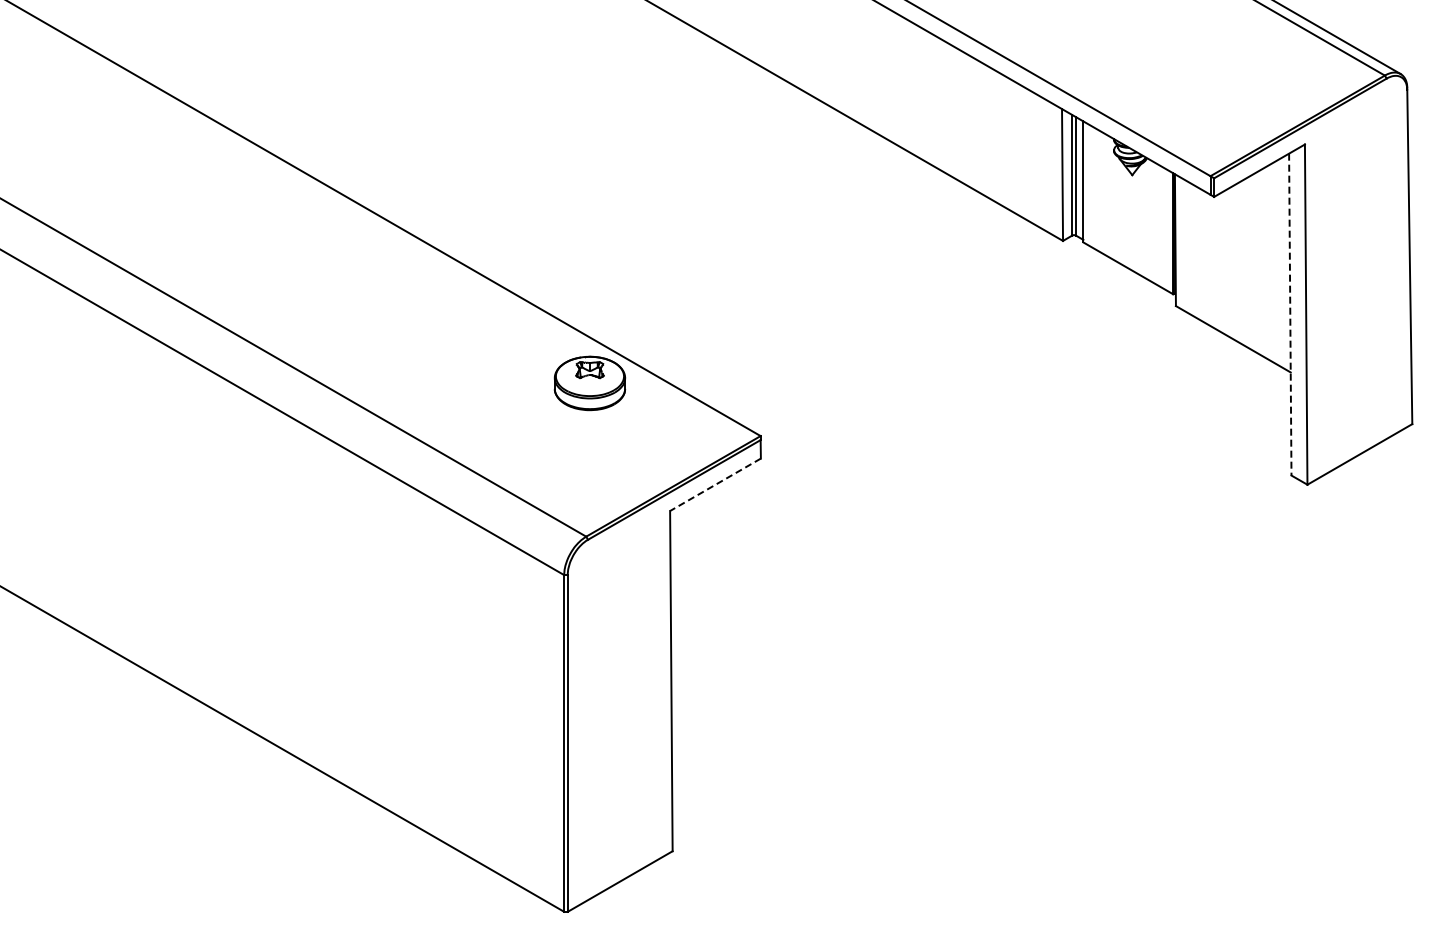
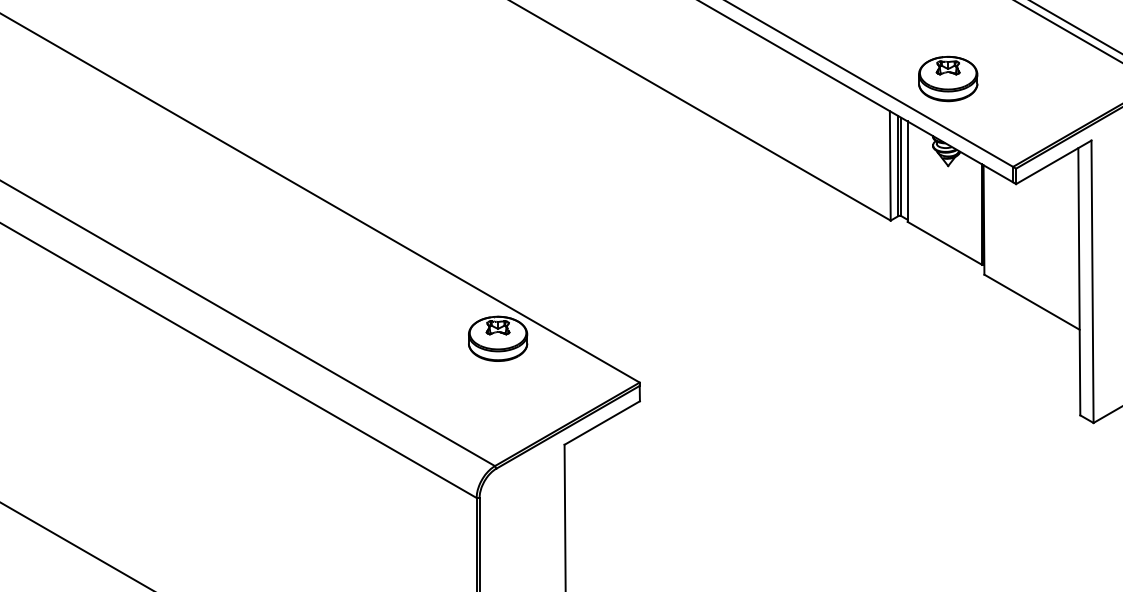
part: (1132, 69) -> (948, 78), added
line: (1290, 314) -> (1079, 281), dashed -> solid
line: (715, 485) -> (602, 423), dashed -> solid

